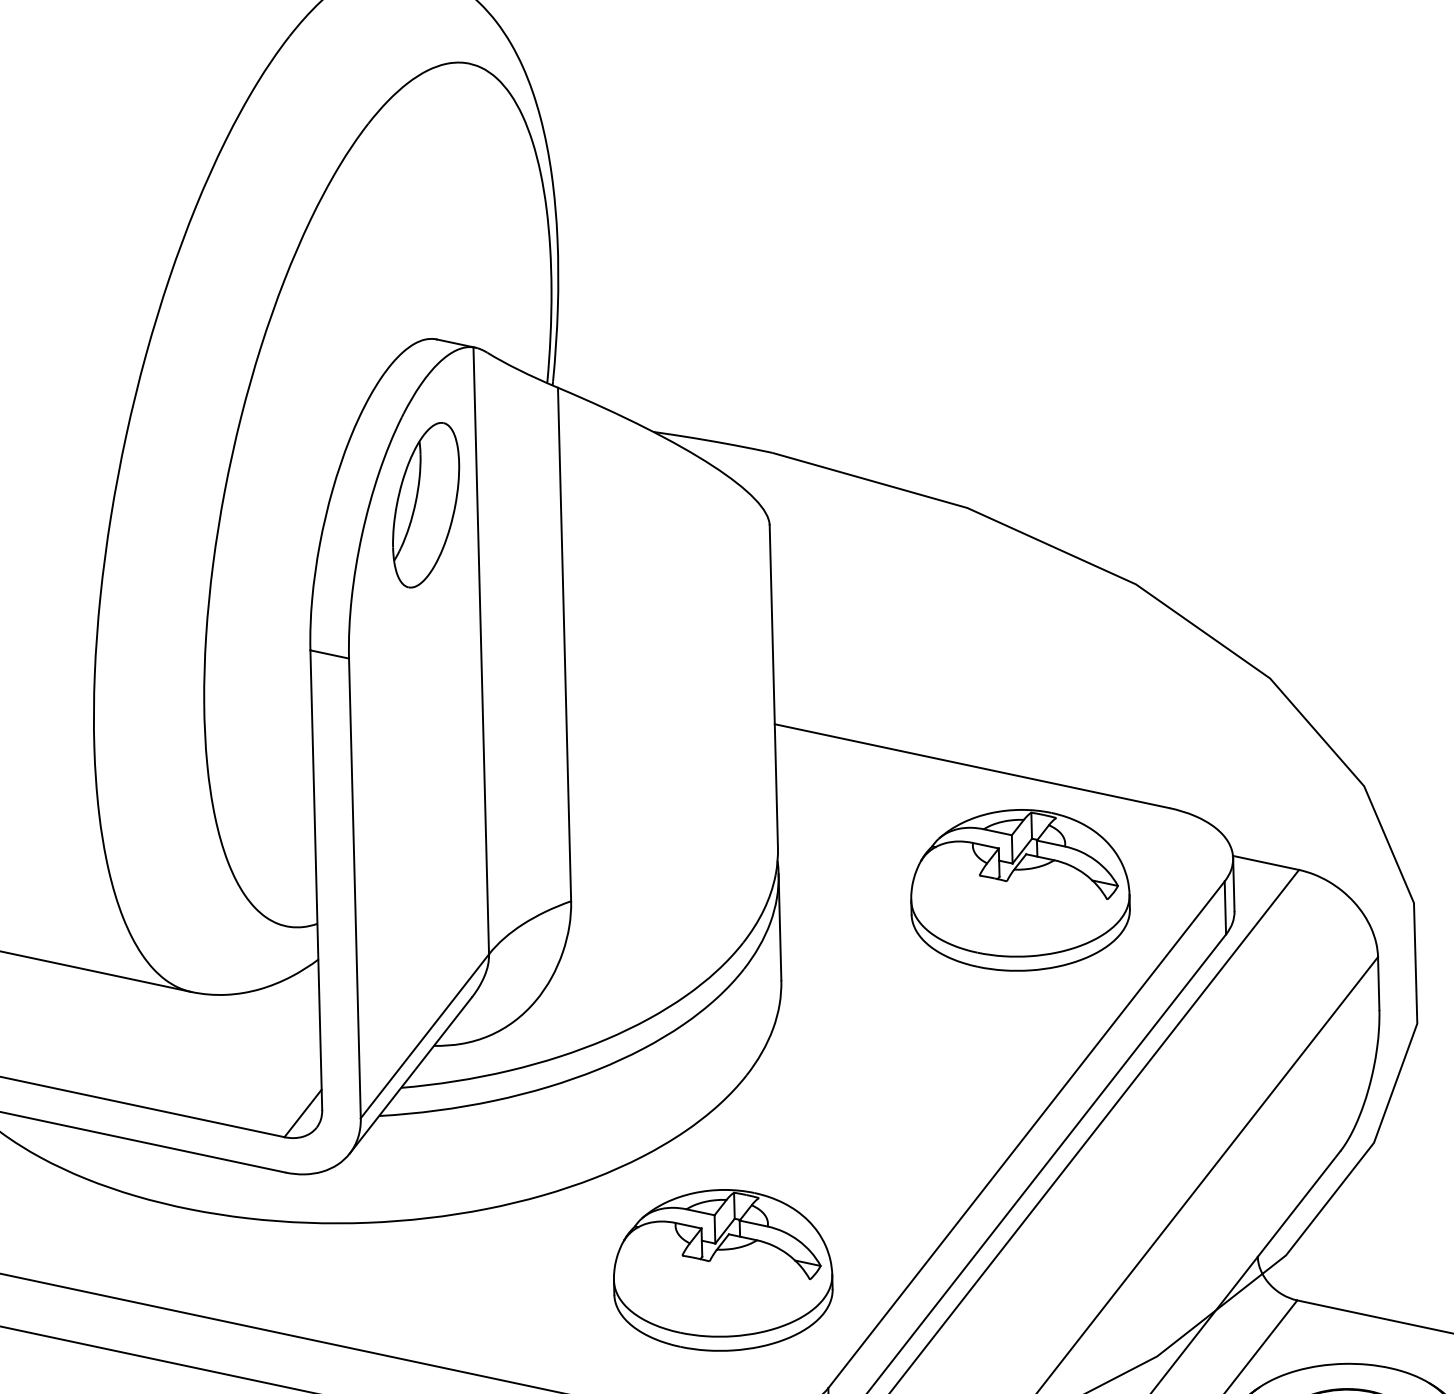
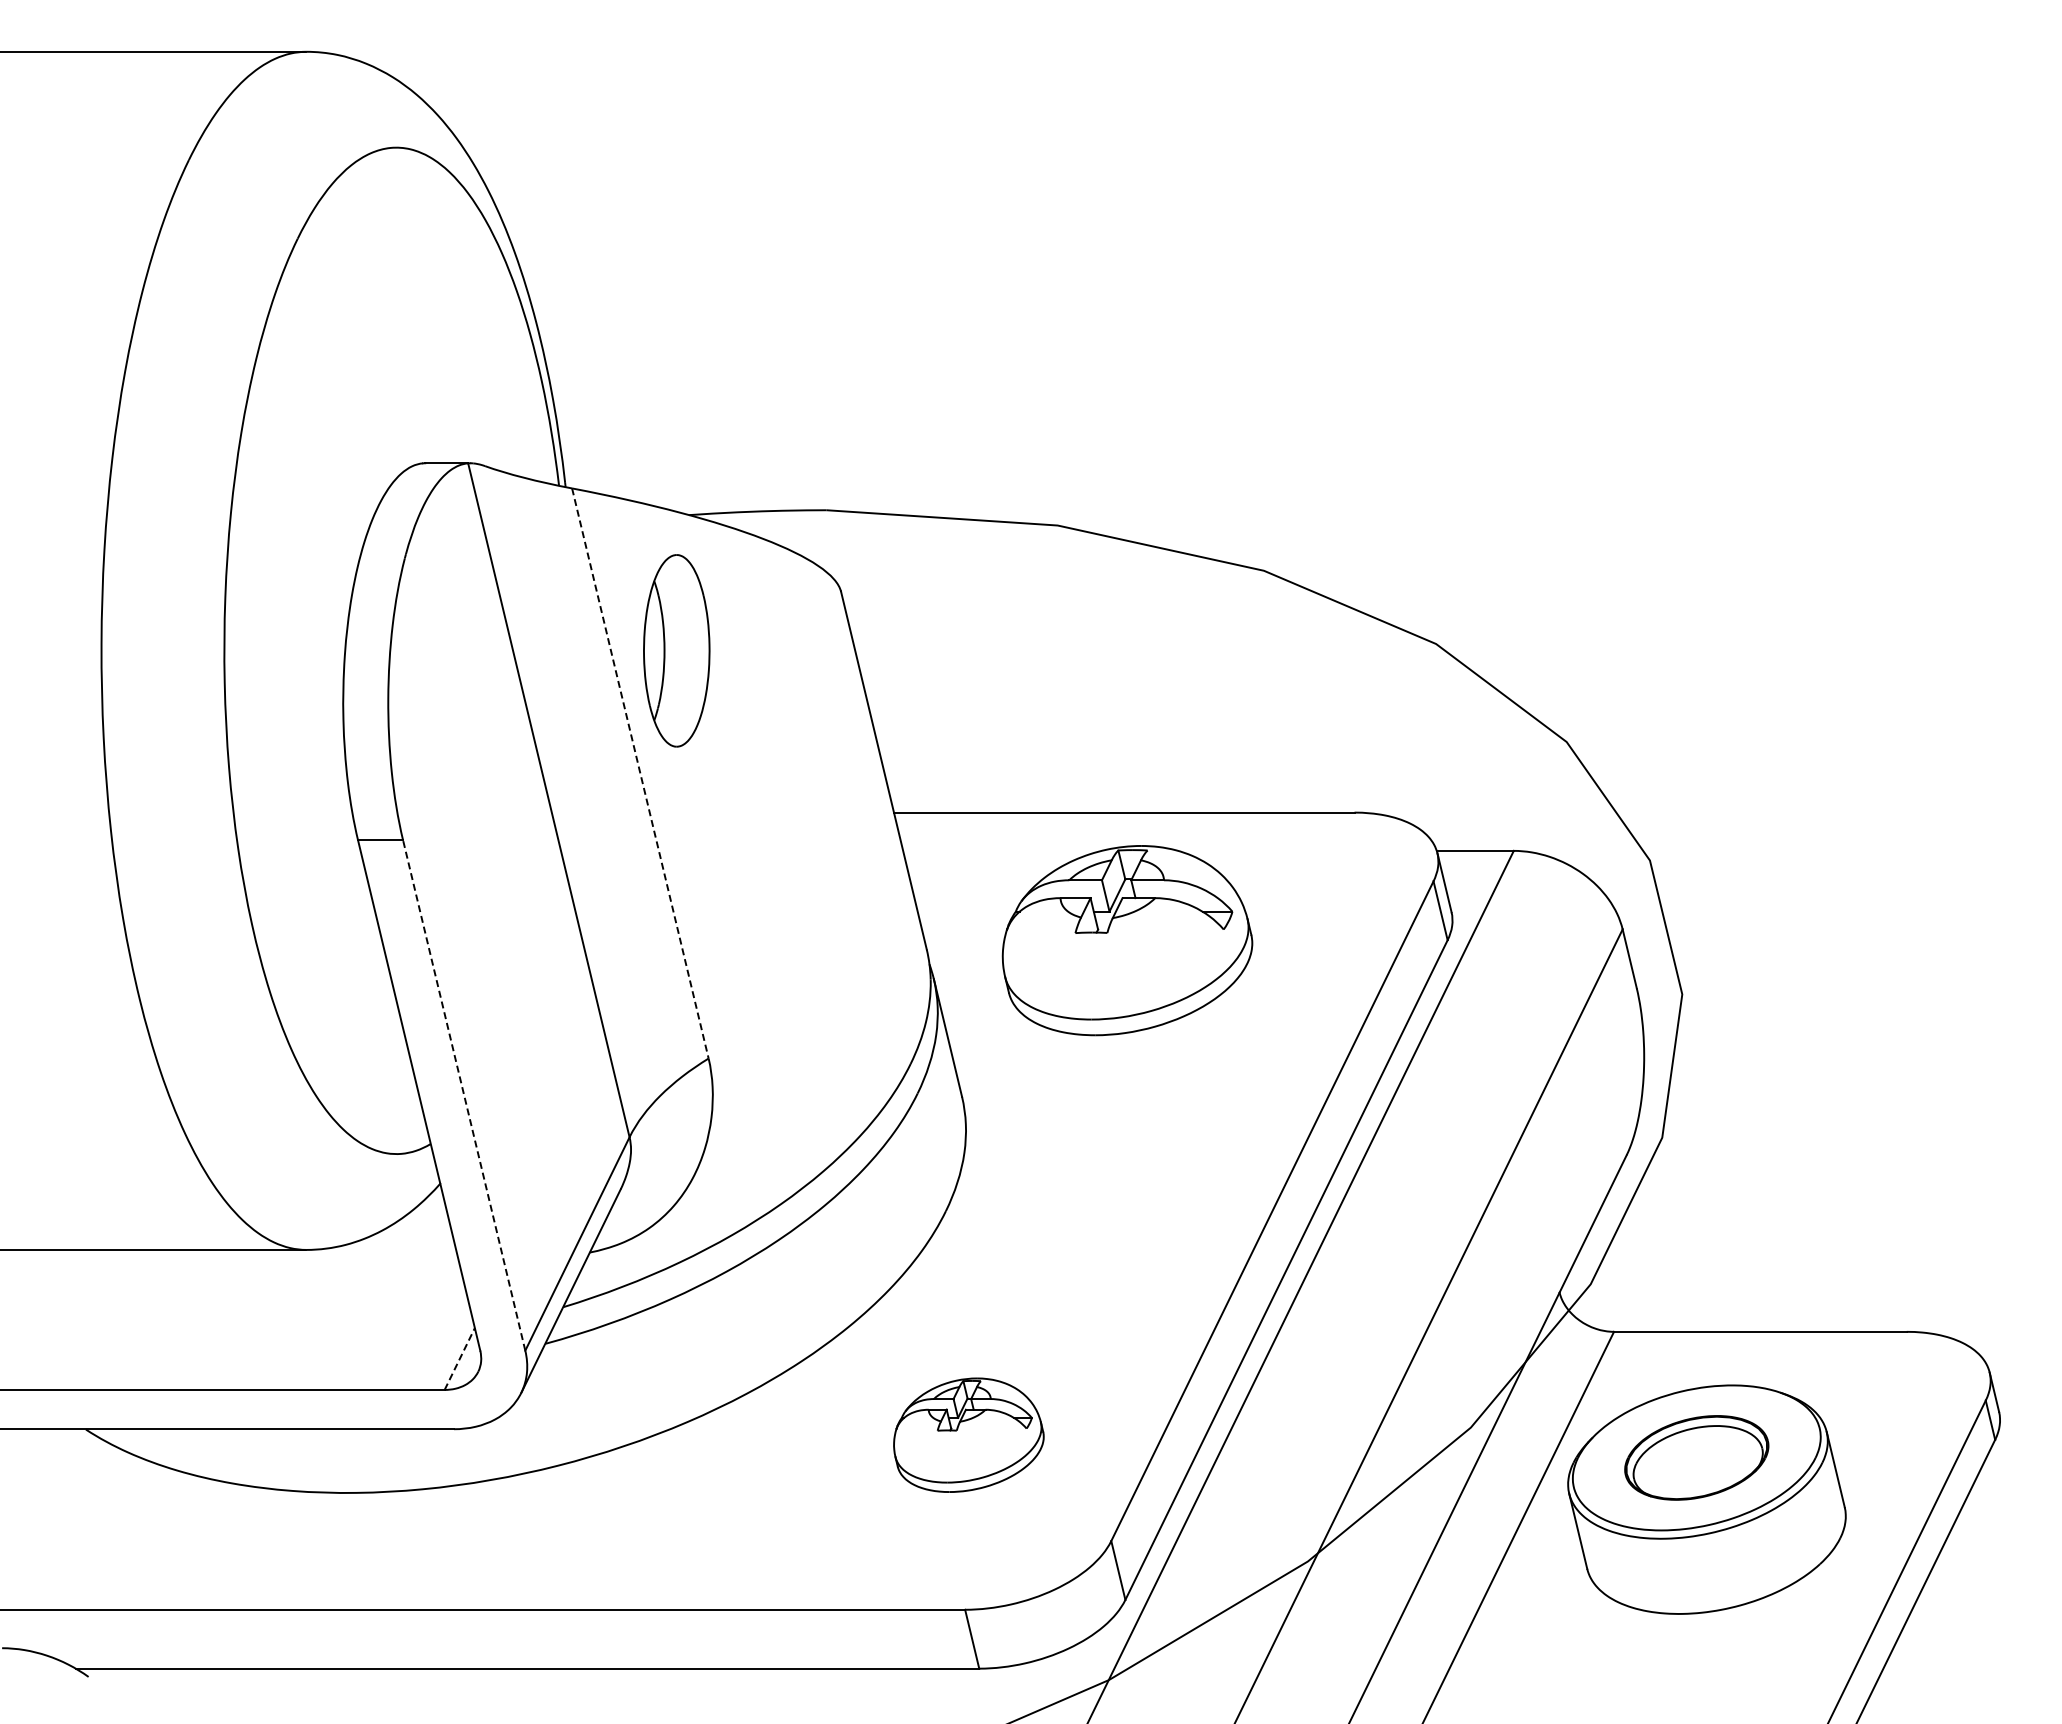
part: (425, 504) -> (676, 650), moved
line: (564, 644) -> (640, 773), solid -> dashed
line: (355, 888) -> (464, 1095), solid -> dashed
part: (1022, 891) -> (1127, 940), moved
line: (302, 1112) -> (459, 1358), solid -> dashed
part: (725, 1270) -> (968, 1434), size x0.6

